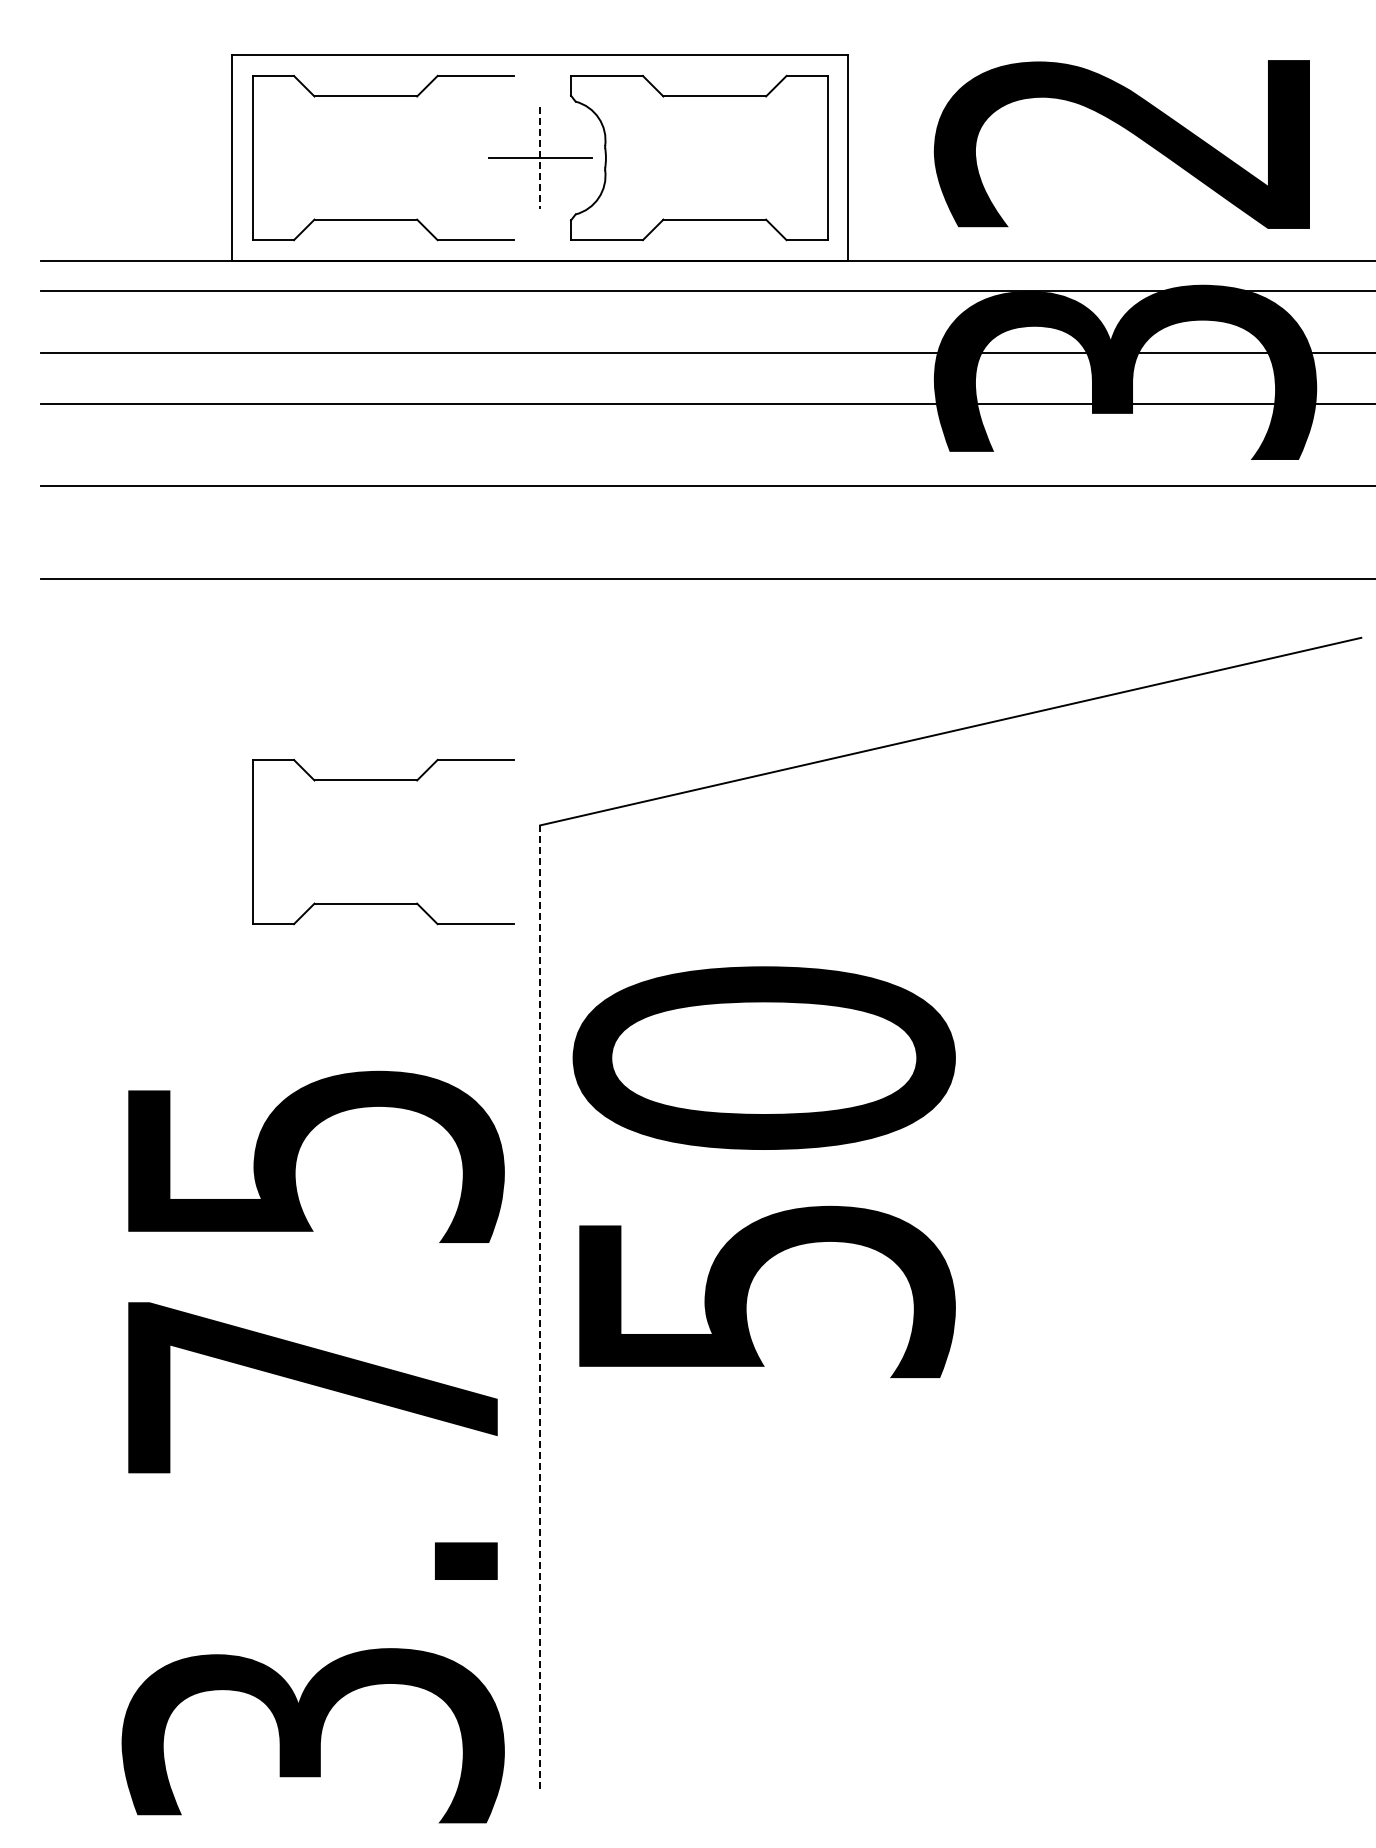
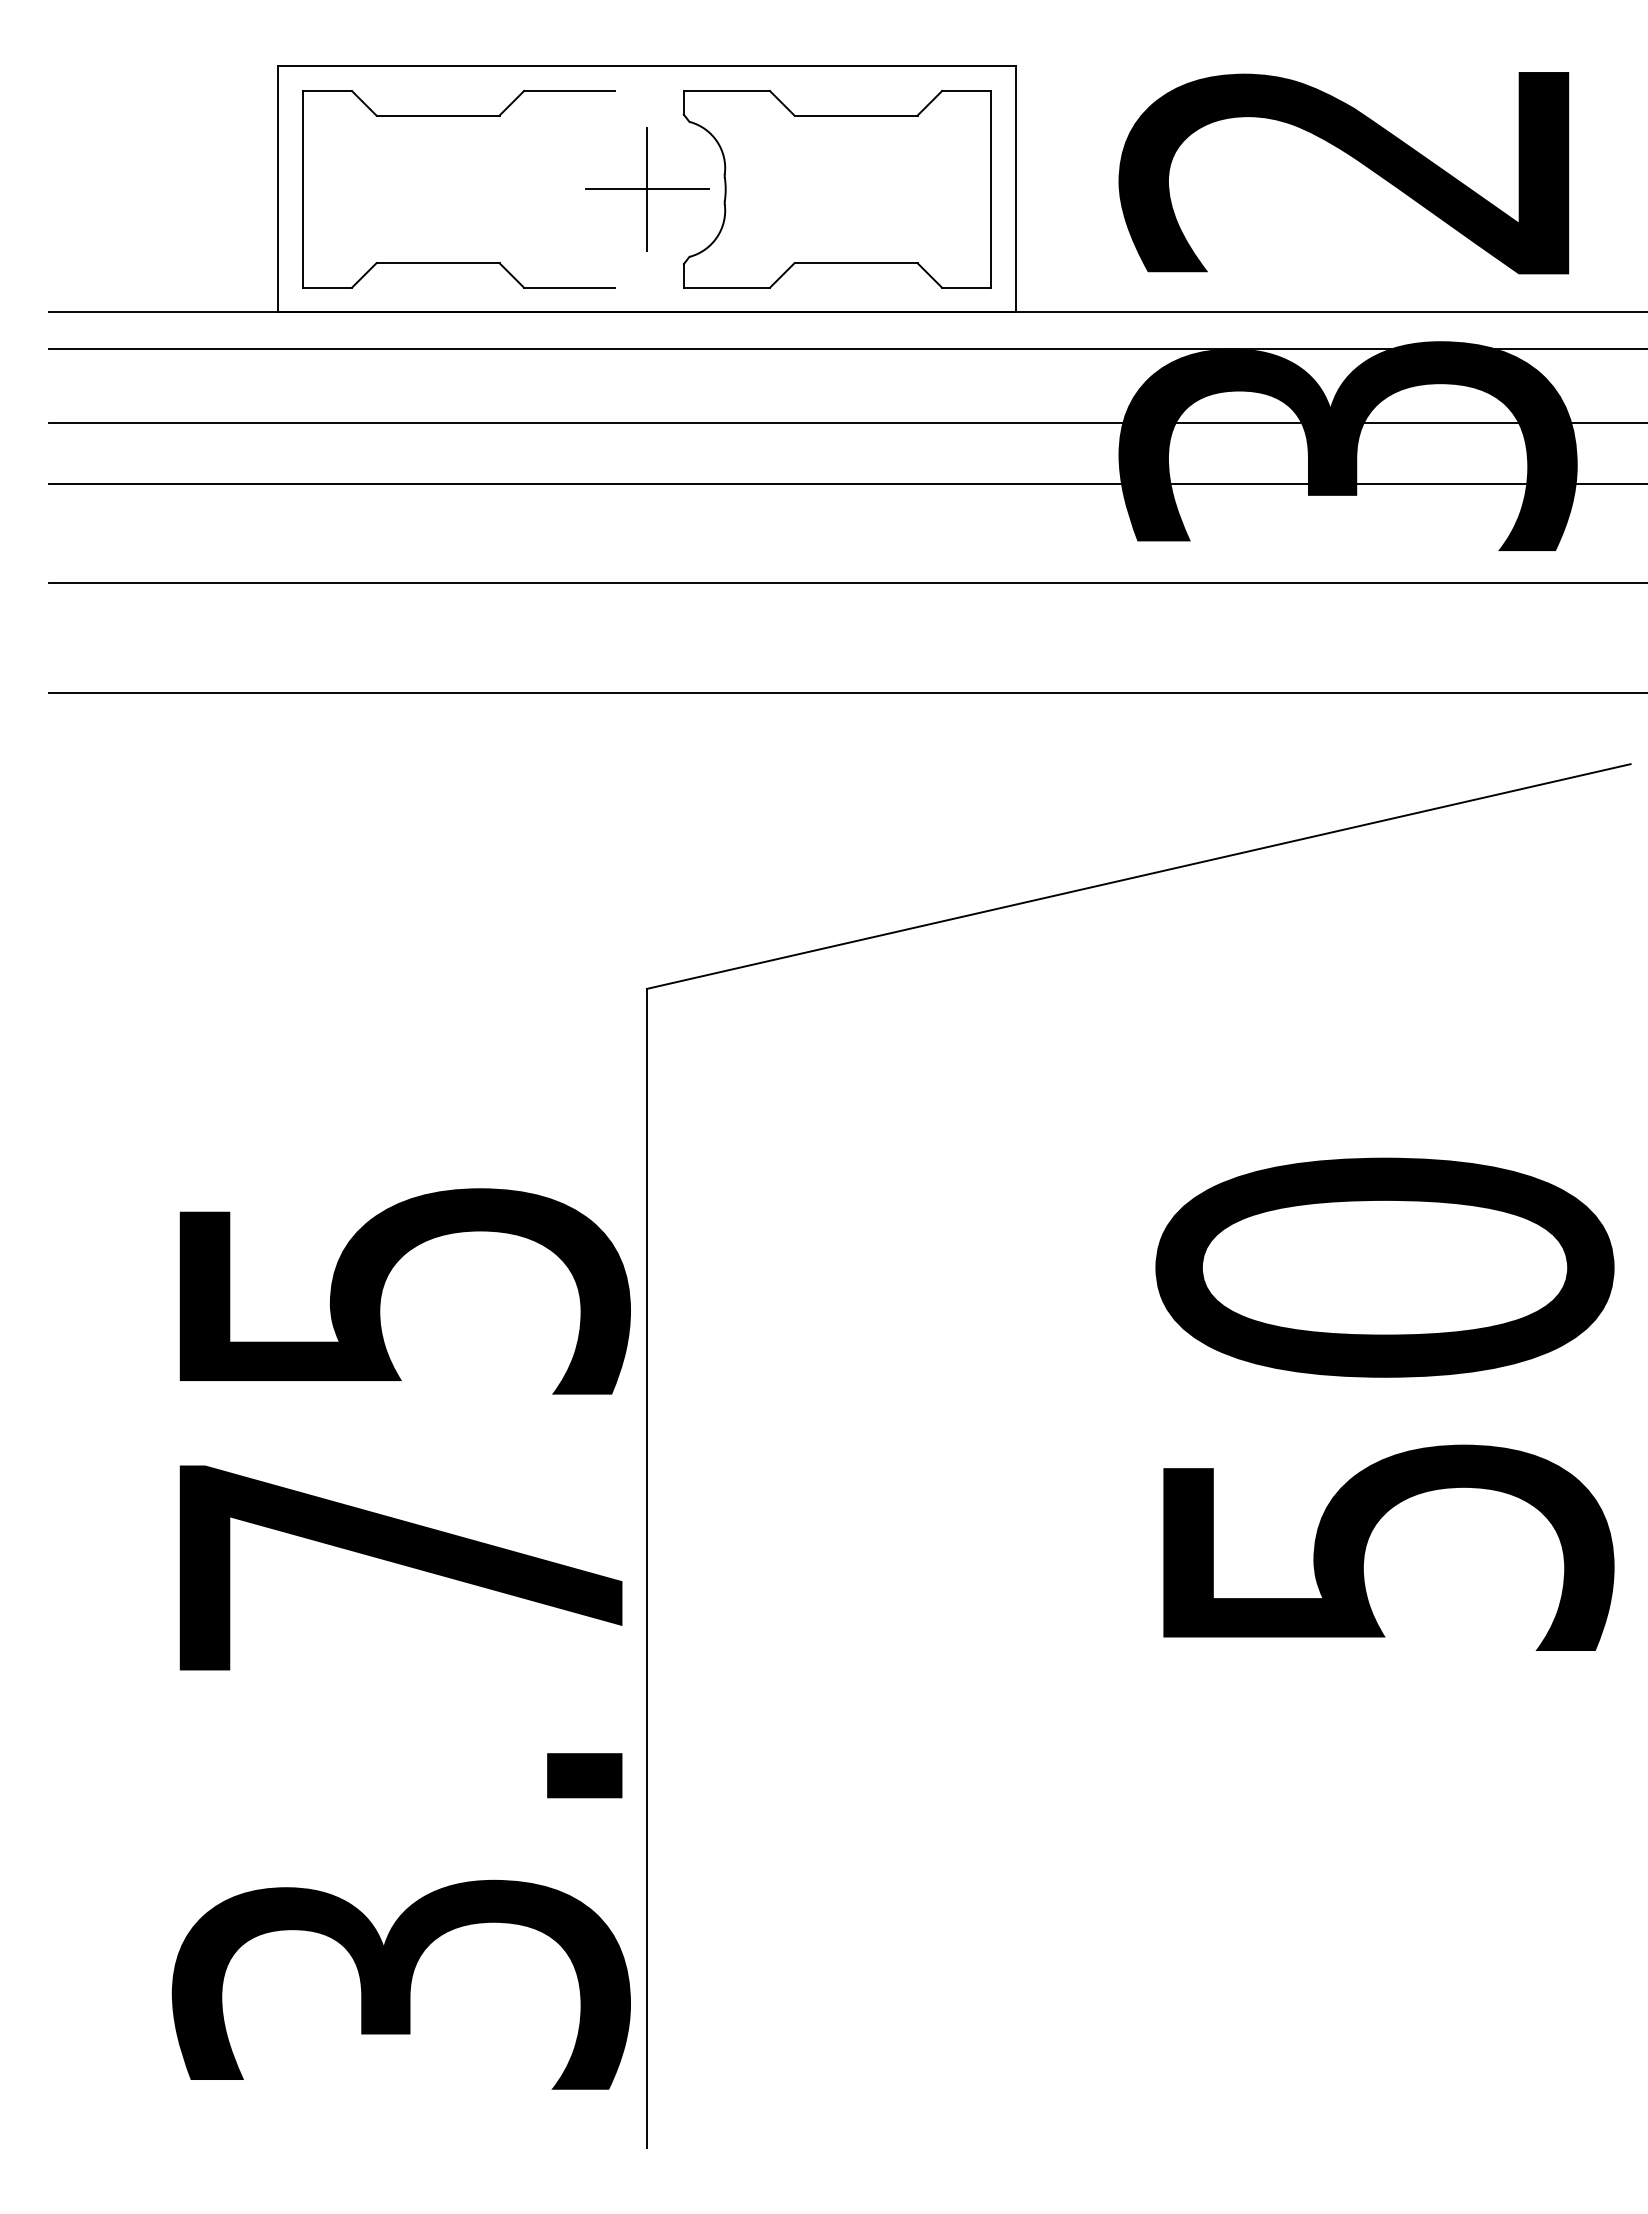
line: (540, 158) -> (647, 189), dashed -> solid
part: (383, 780) -> (459, 935), removed
text: (763, 1171) -> (1384, 1403), moved
line: (540, 1308) -> (647, 1567), dashed -> solid
text: (312, 1446) -> (400, 1638), moved

